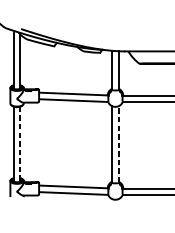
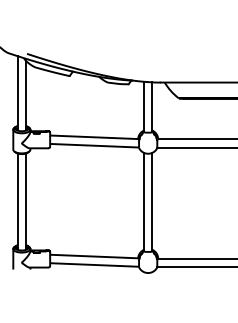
line: (20, 144) -> (26, 201), dashed -> solid
line: (118, 144) -> (152, 201), dashed -> solid

